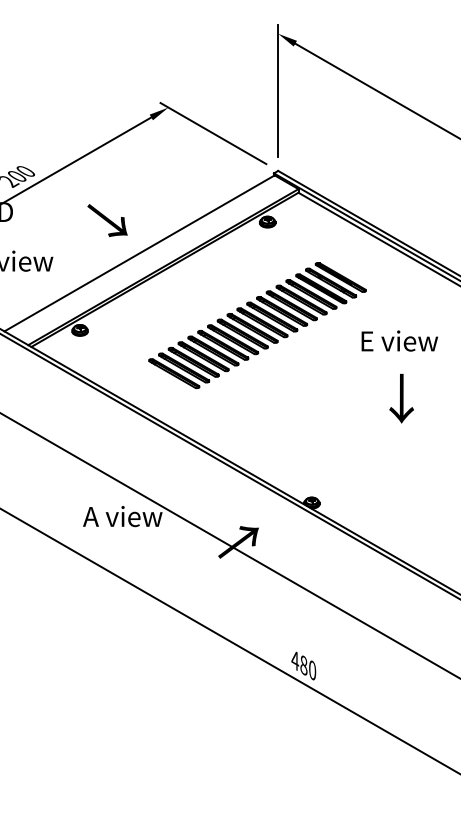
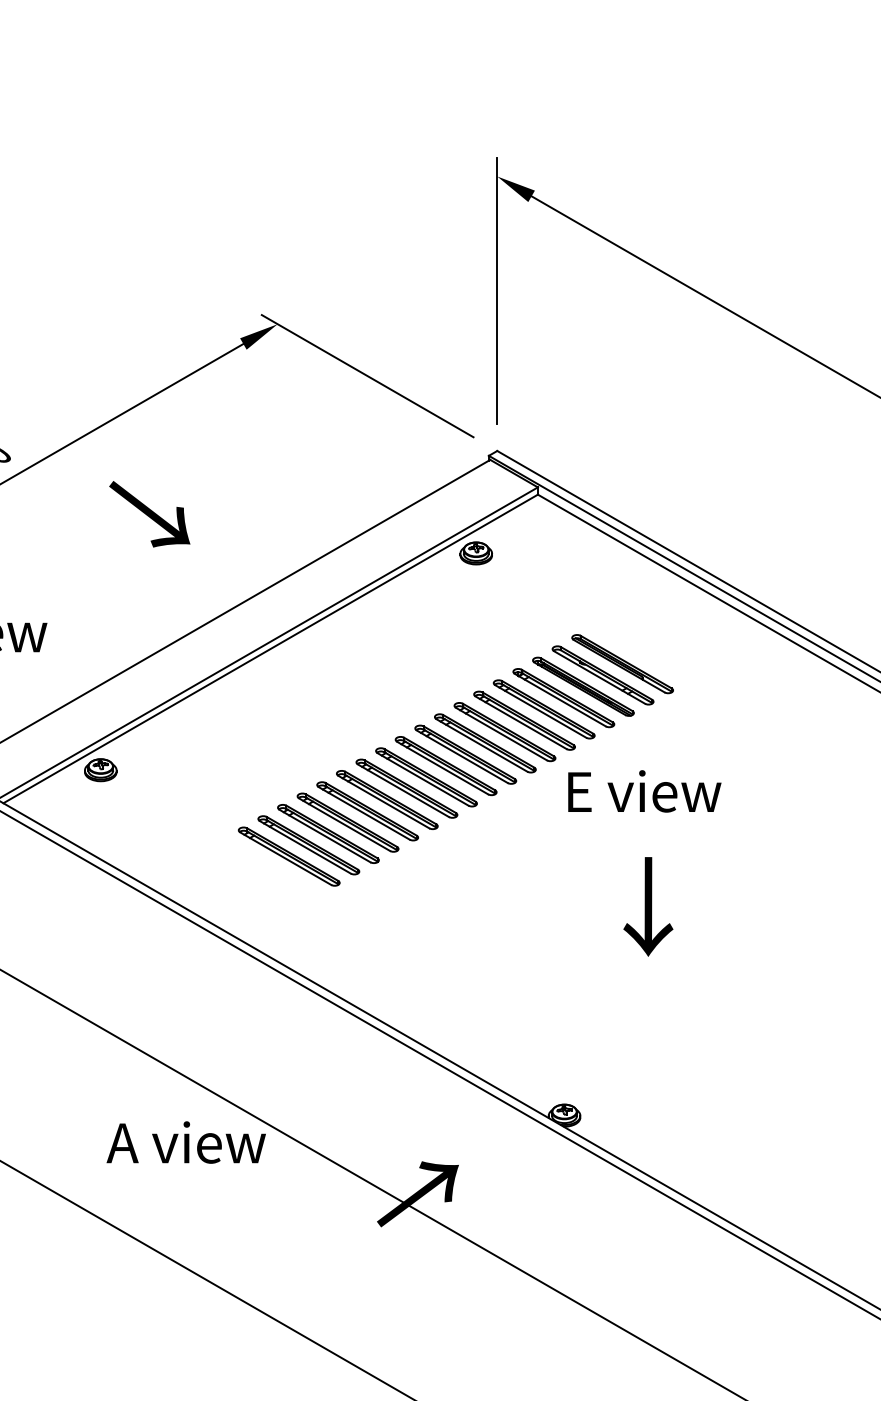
text: (107, 220) -> (149, 514), moved
text: (399, 340) -> (643, 790), moved
text: (401, 398) -> (647, 906), moved

